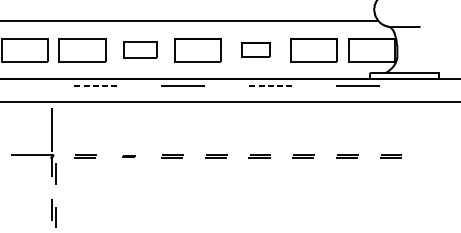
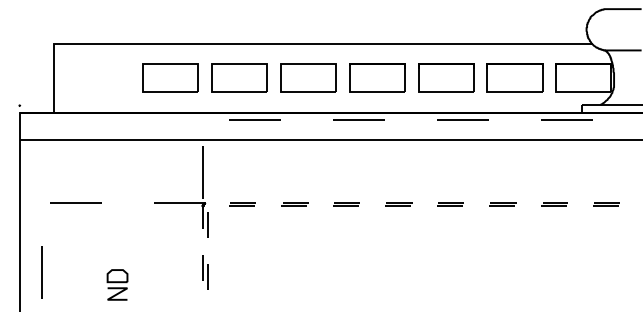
part: (140, 49) -> (308, 77), size x1.43
part: (256, 49) -> (446, 77), size x1.67
line: (95, 85) -> (254, 120), dashed -> solid
line: (269, 85) -> (462, 120), dashed -> solid
part: (128, 156) -> (294, 204), size x1.67

